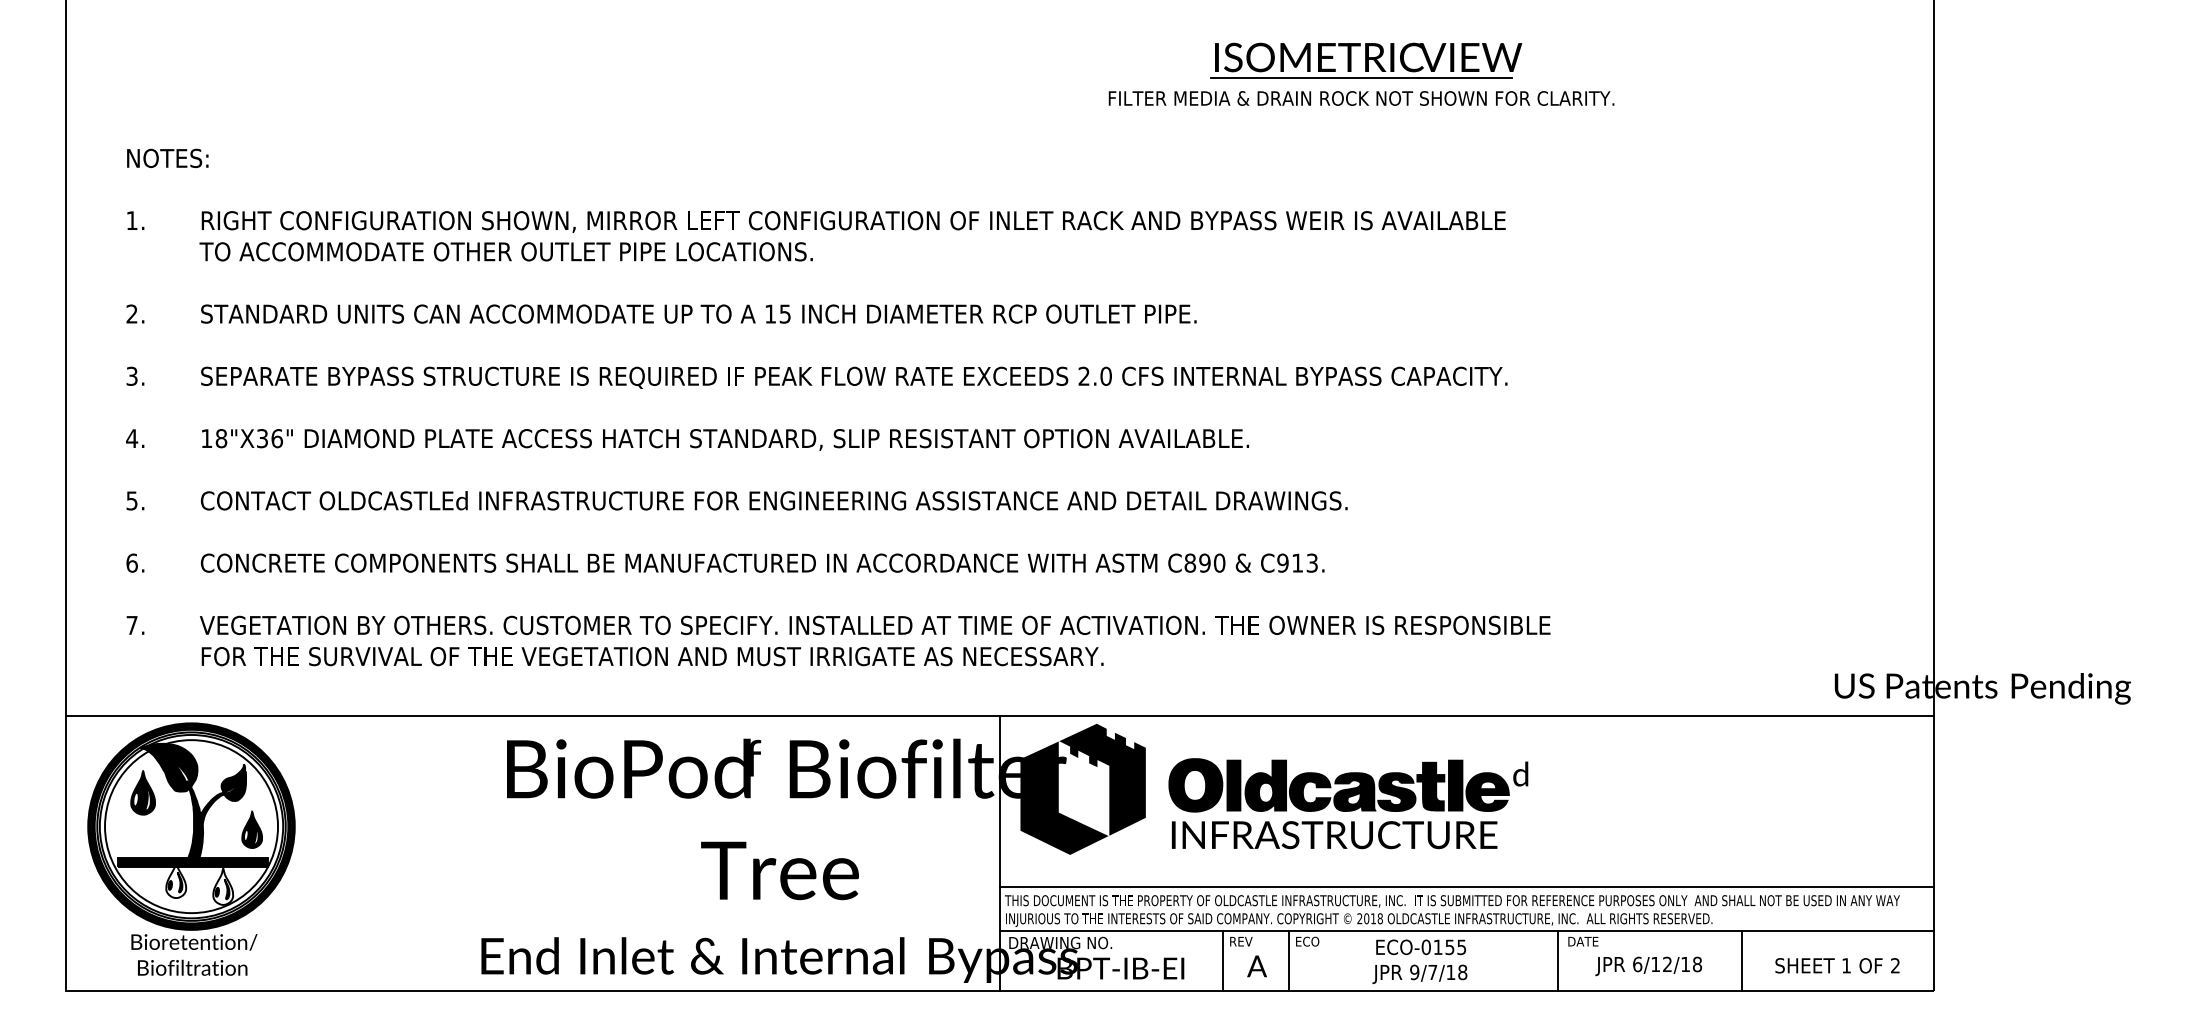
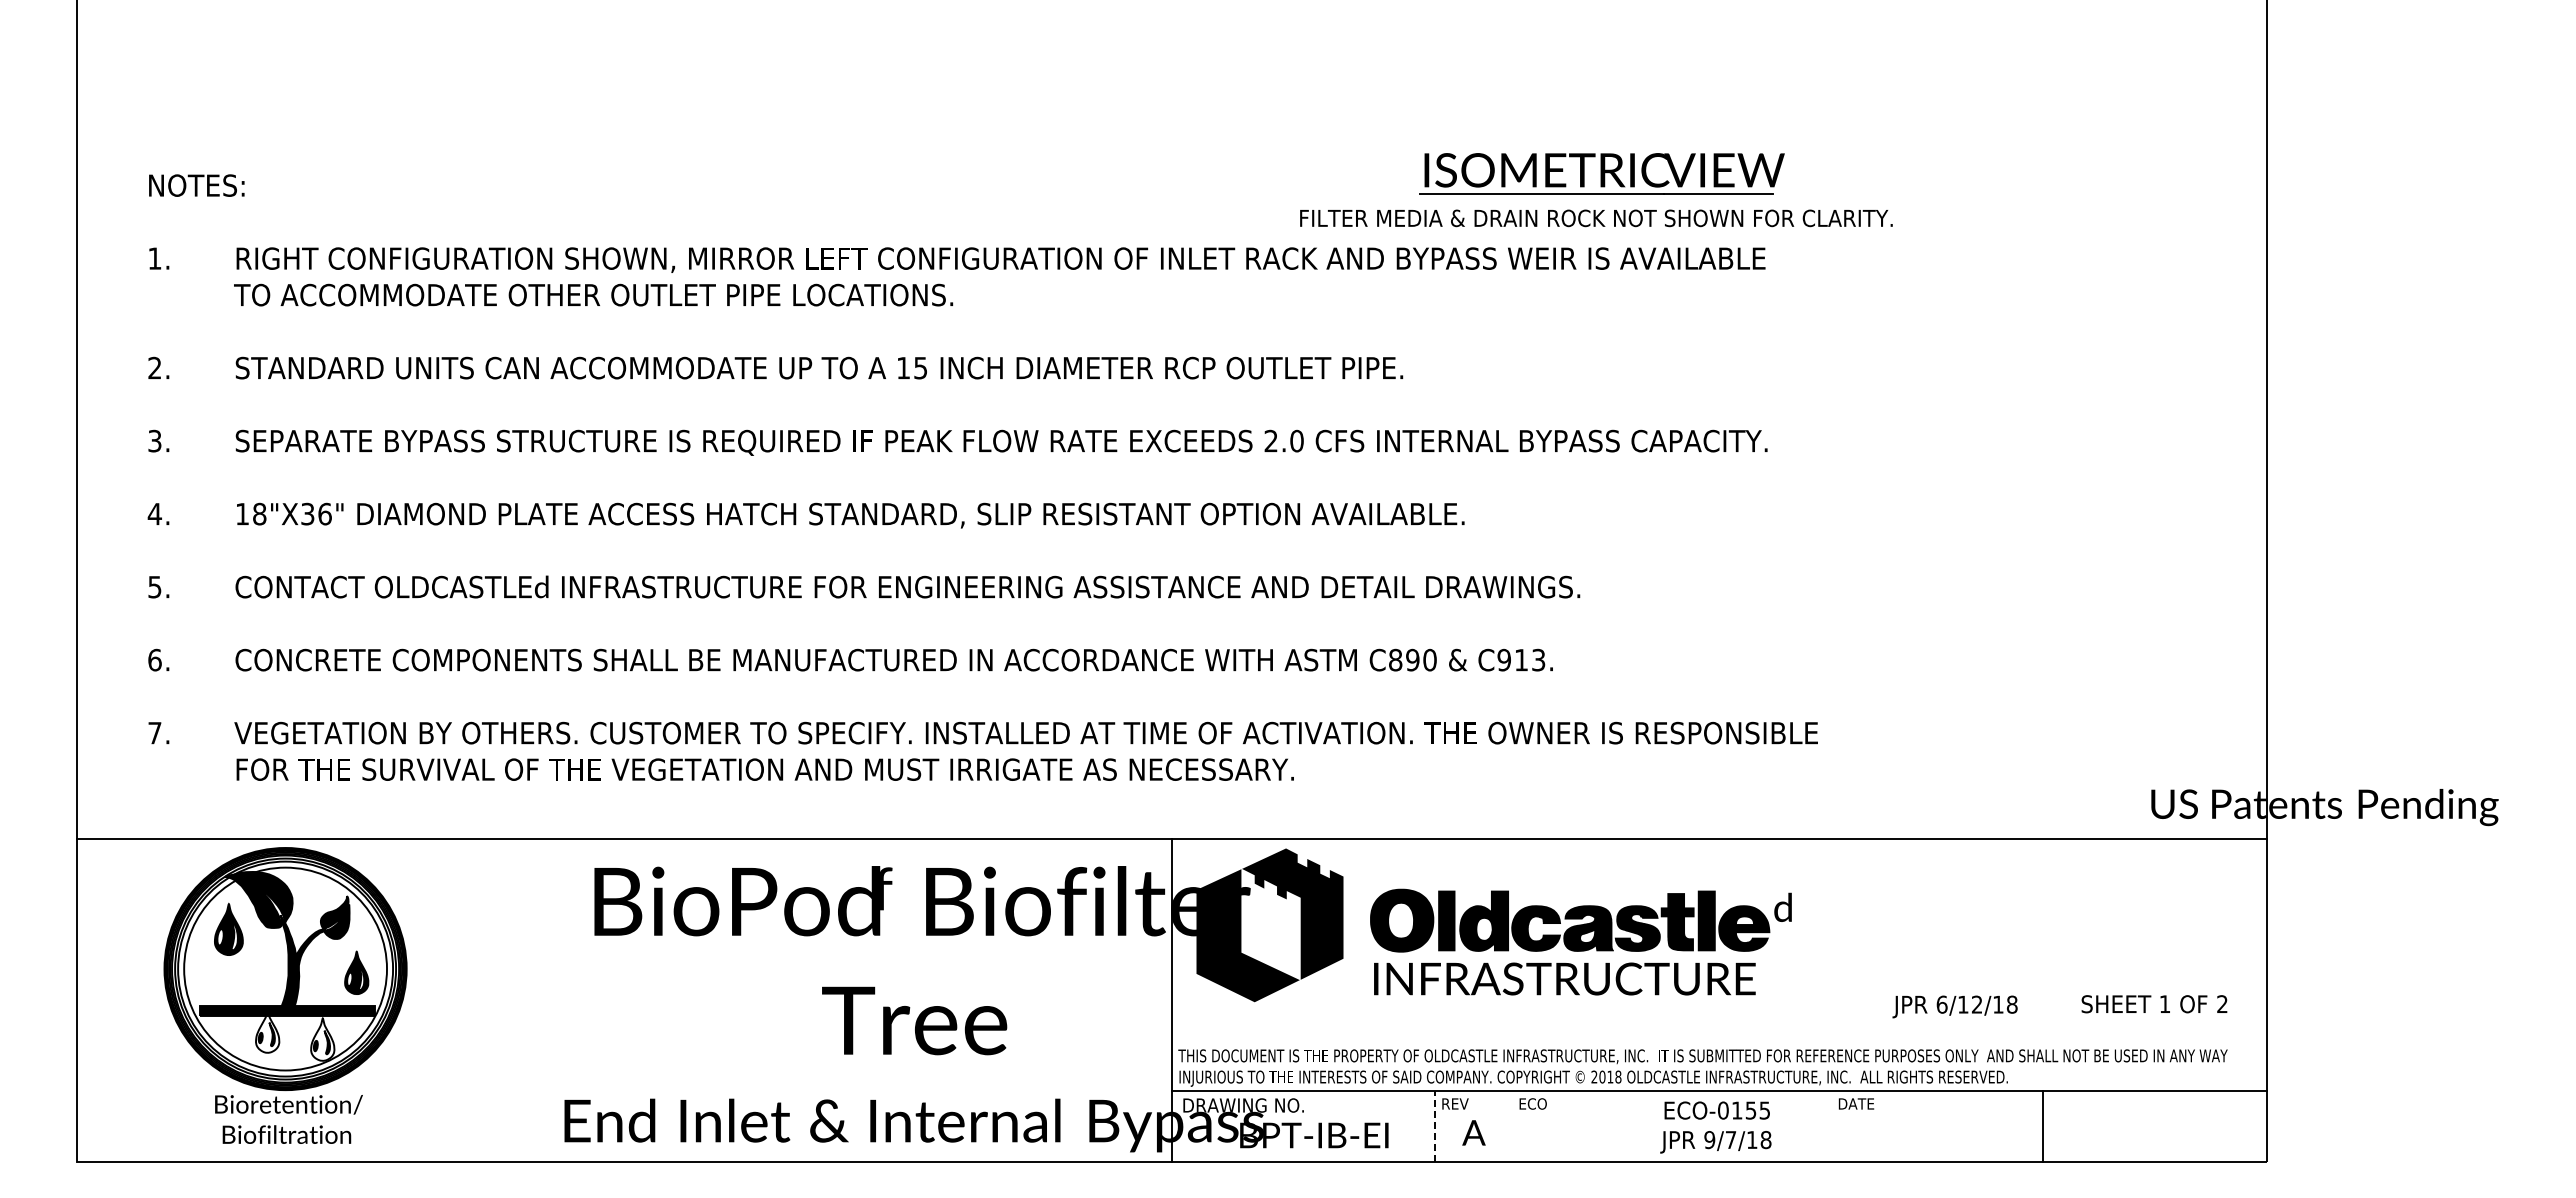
part: (1361, 74) -> (1596, 190), moved
part: (191, 849) -> (285, 995), moved
line: (1466, 886) -> (1719, 1039), removed
line: (1223, 960) -> (1434, 1126), solid -> dashed
line: (1289, 960) -> (1511, 1126), removed
line: (1557, 960) -> (1826, 1126), removed
text: (1419, 961) -> (1715, 1127), moved
text: (1648, 966) -> (1954, 1006), moved
text: (1837, 966) -> (2154, 1004), moved

